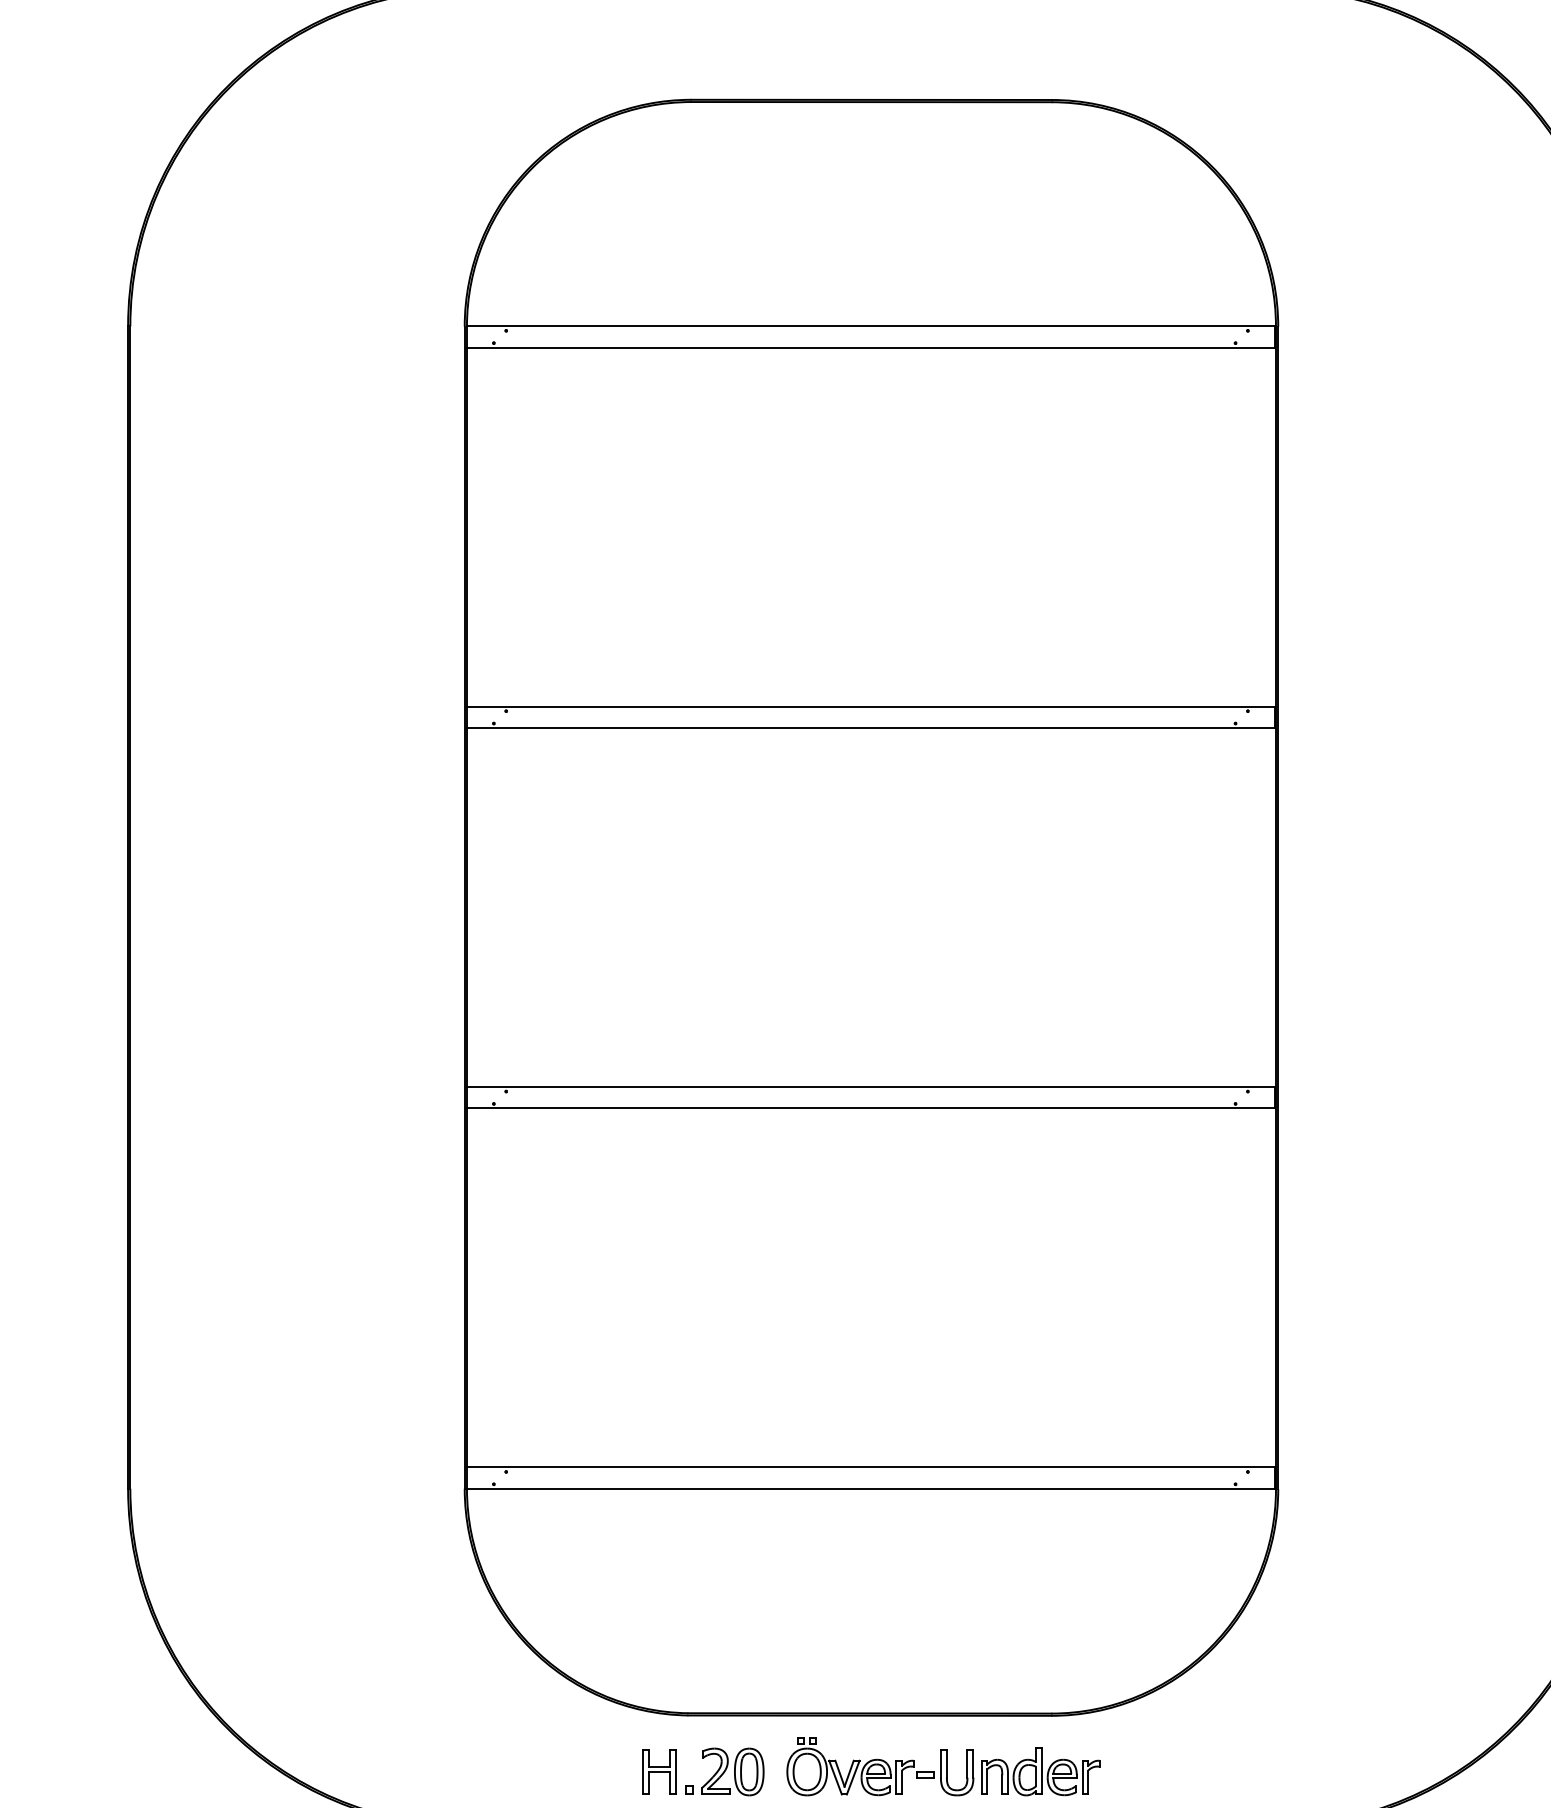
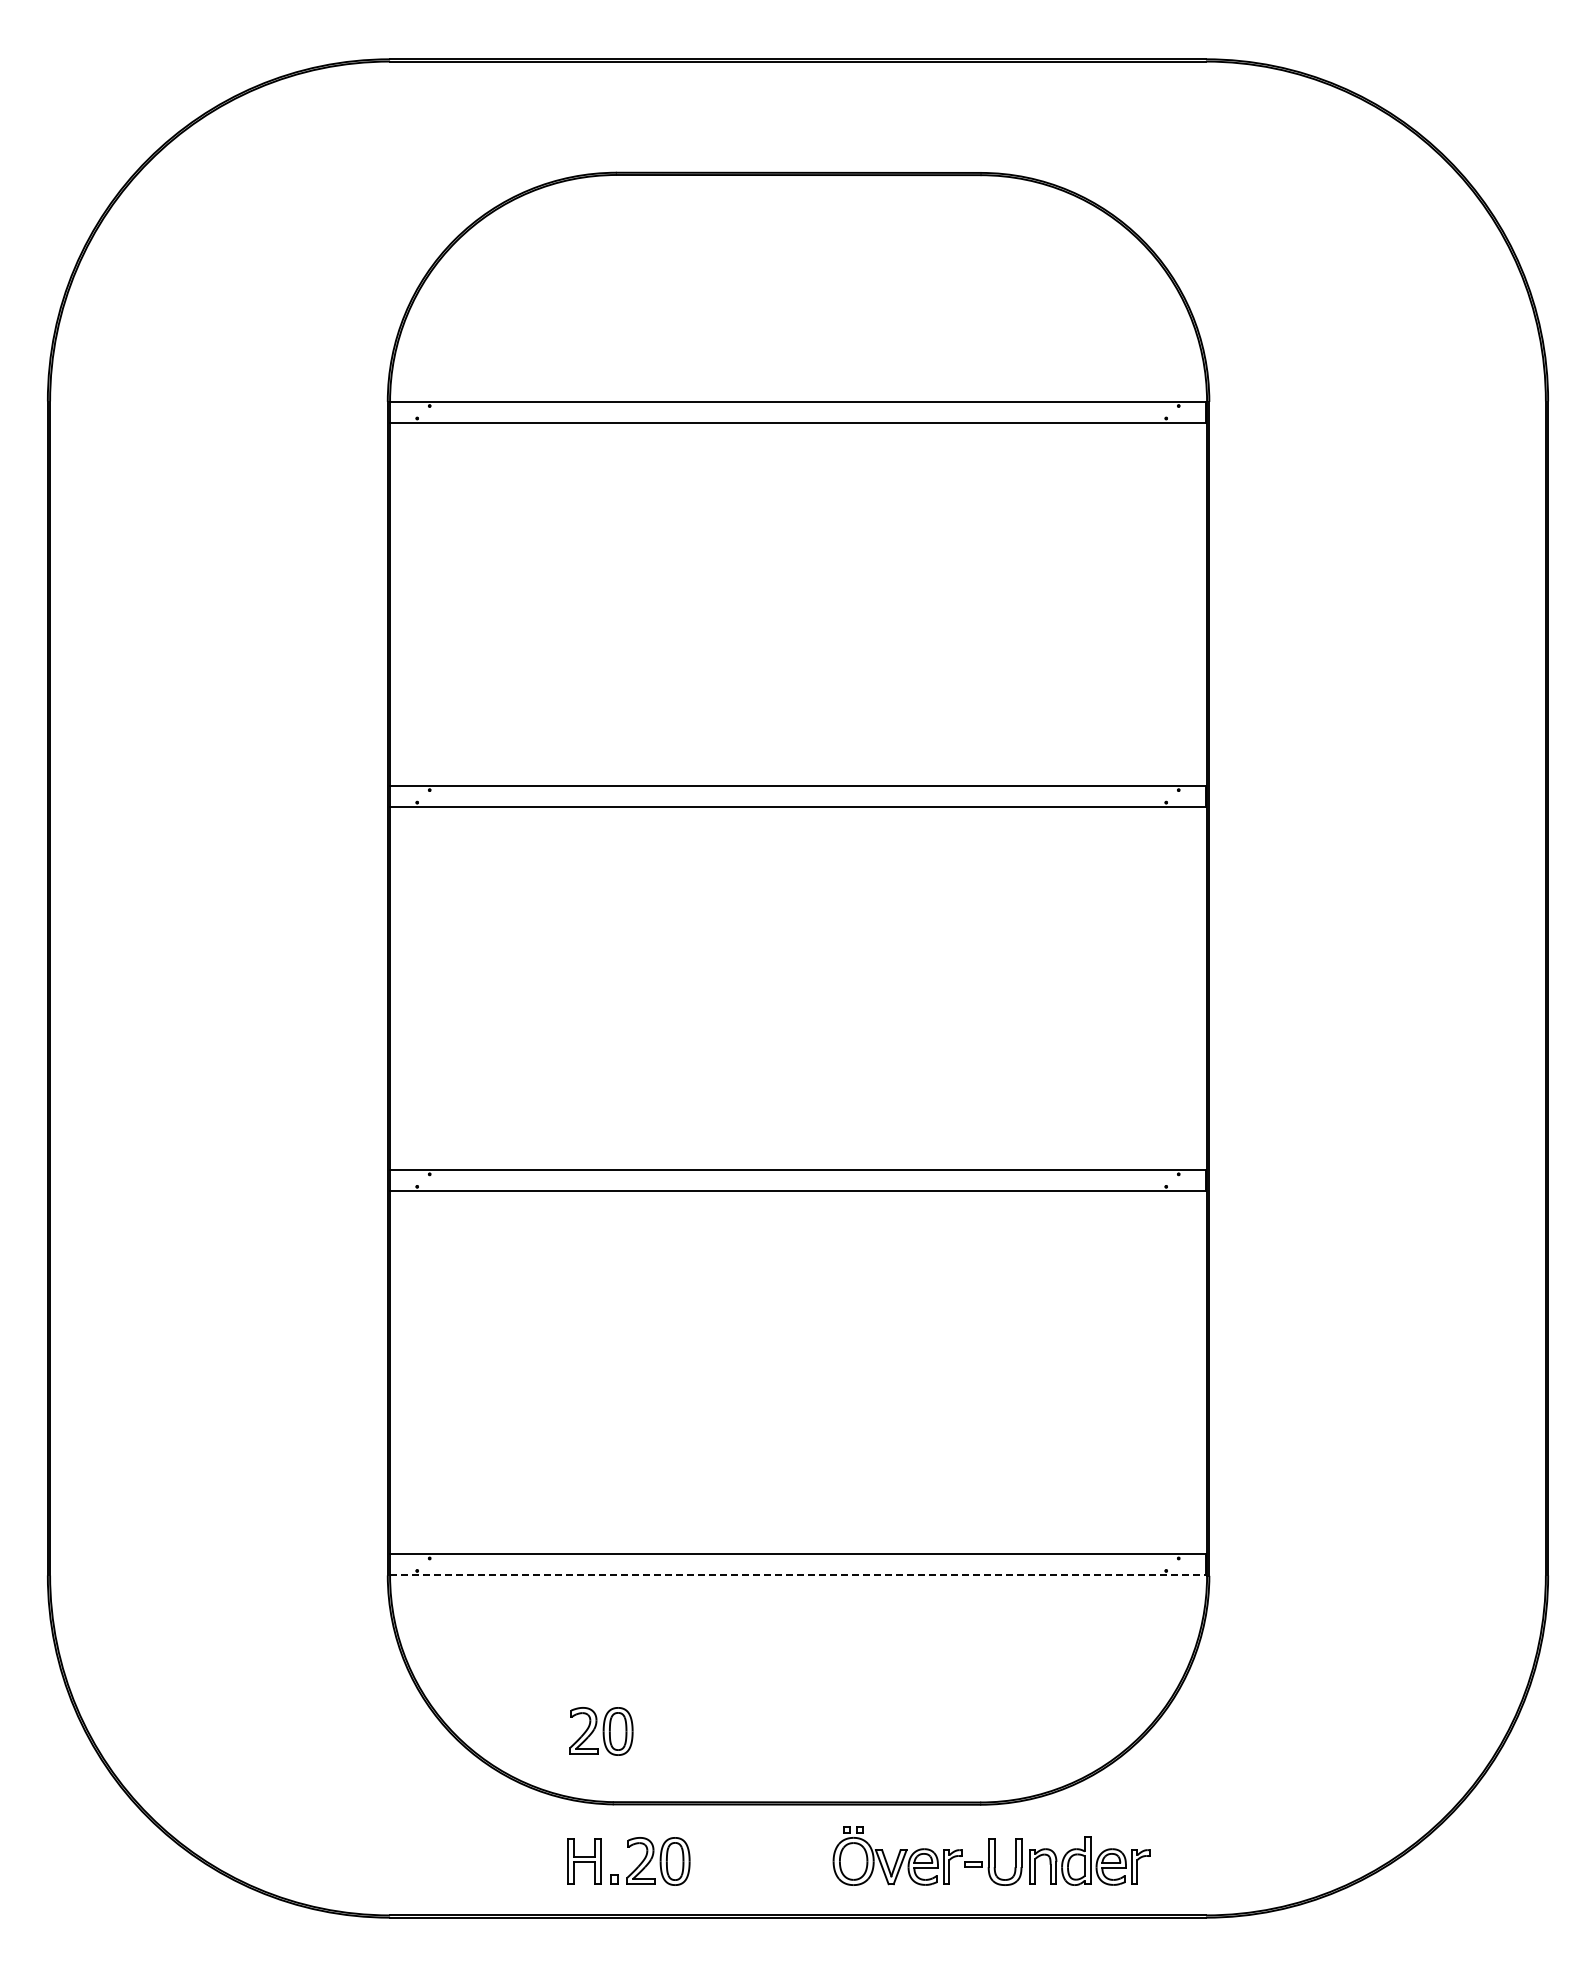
line: (871, 1488) -> (798, 1575), solid -> dashed
part: (676, 1643) -> (601, 1731), added
part: (943, 1766) -> (991, 1855), moved

